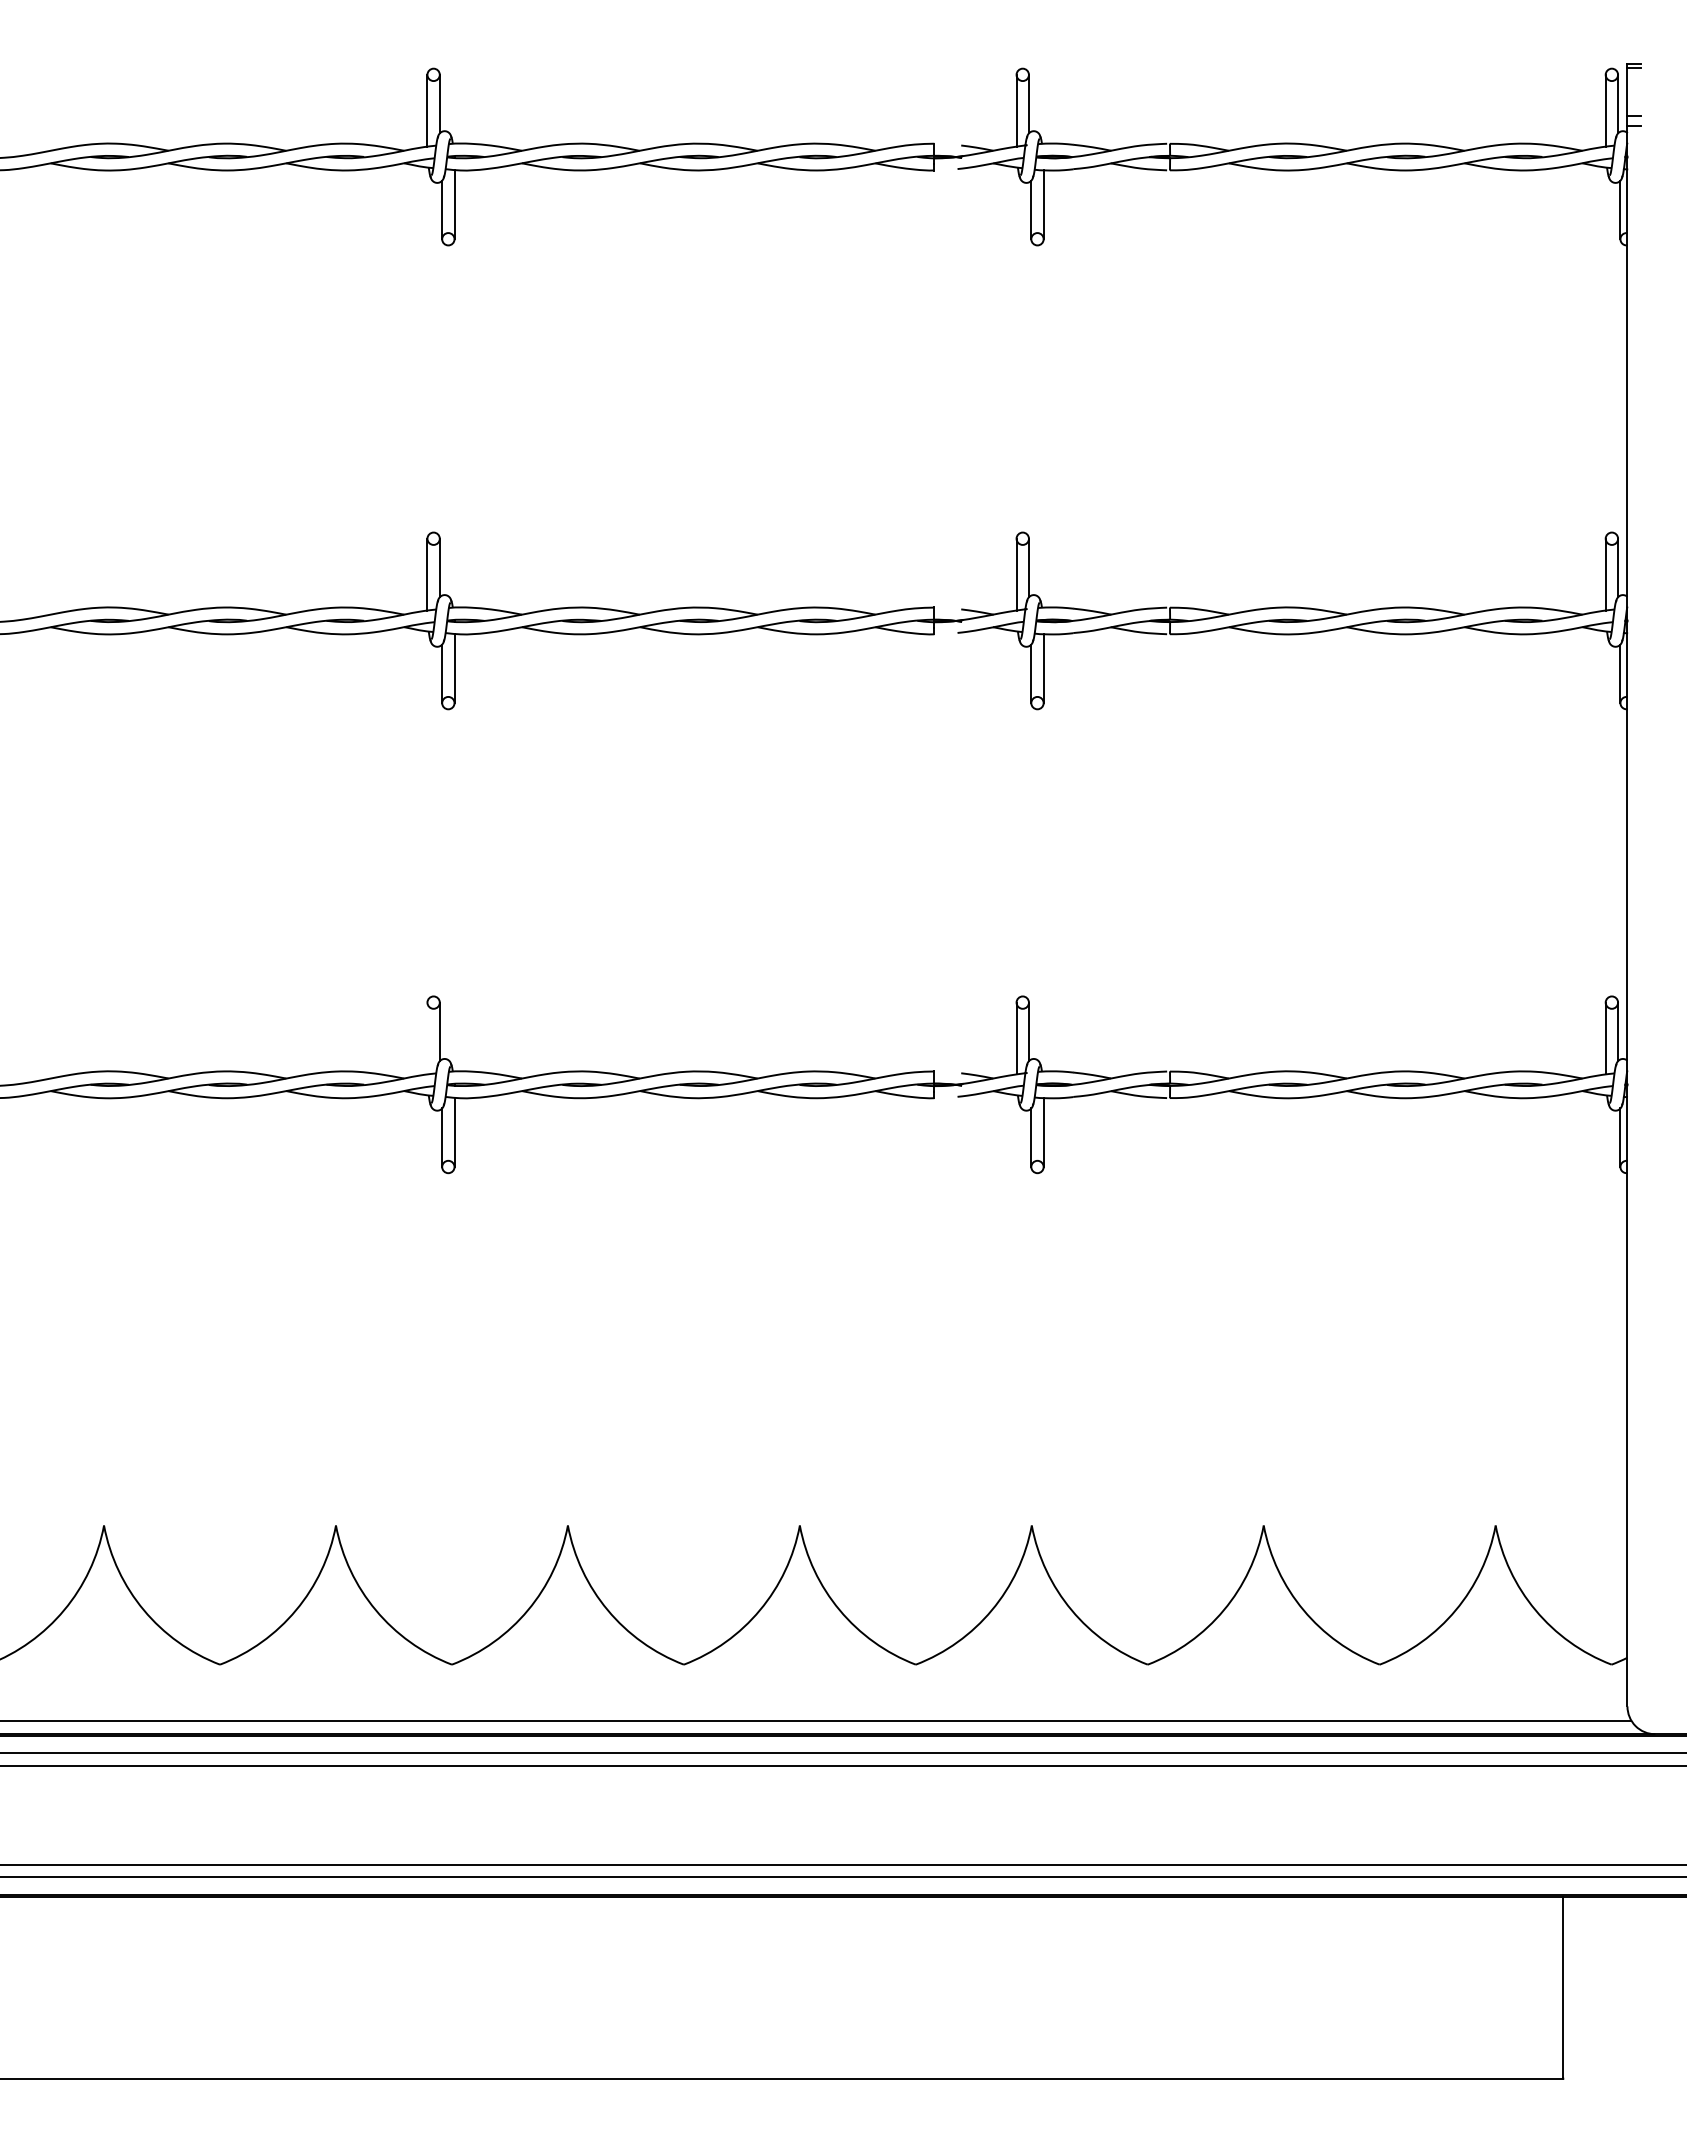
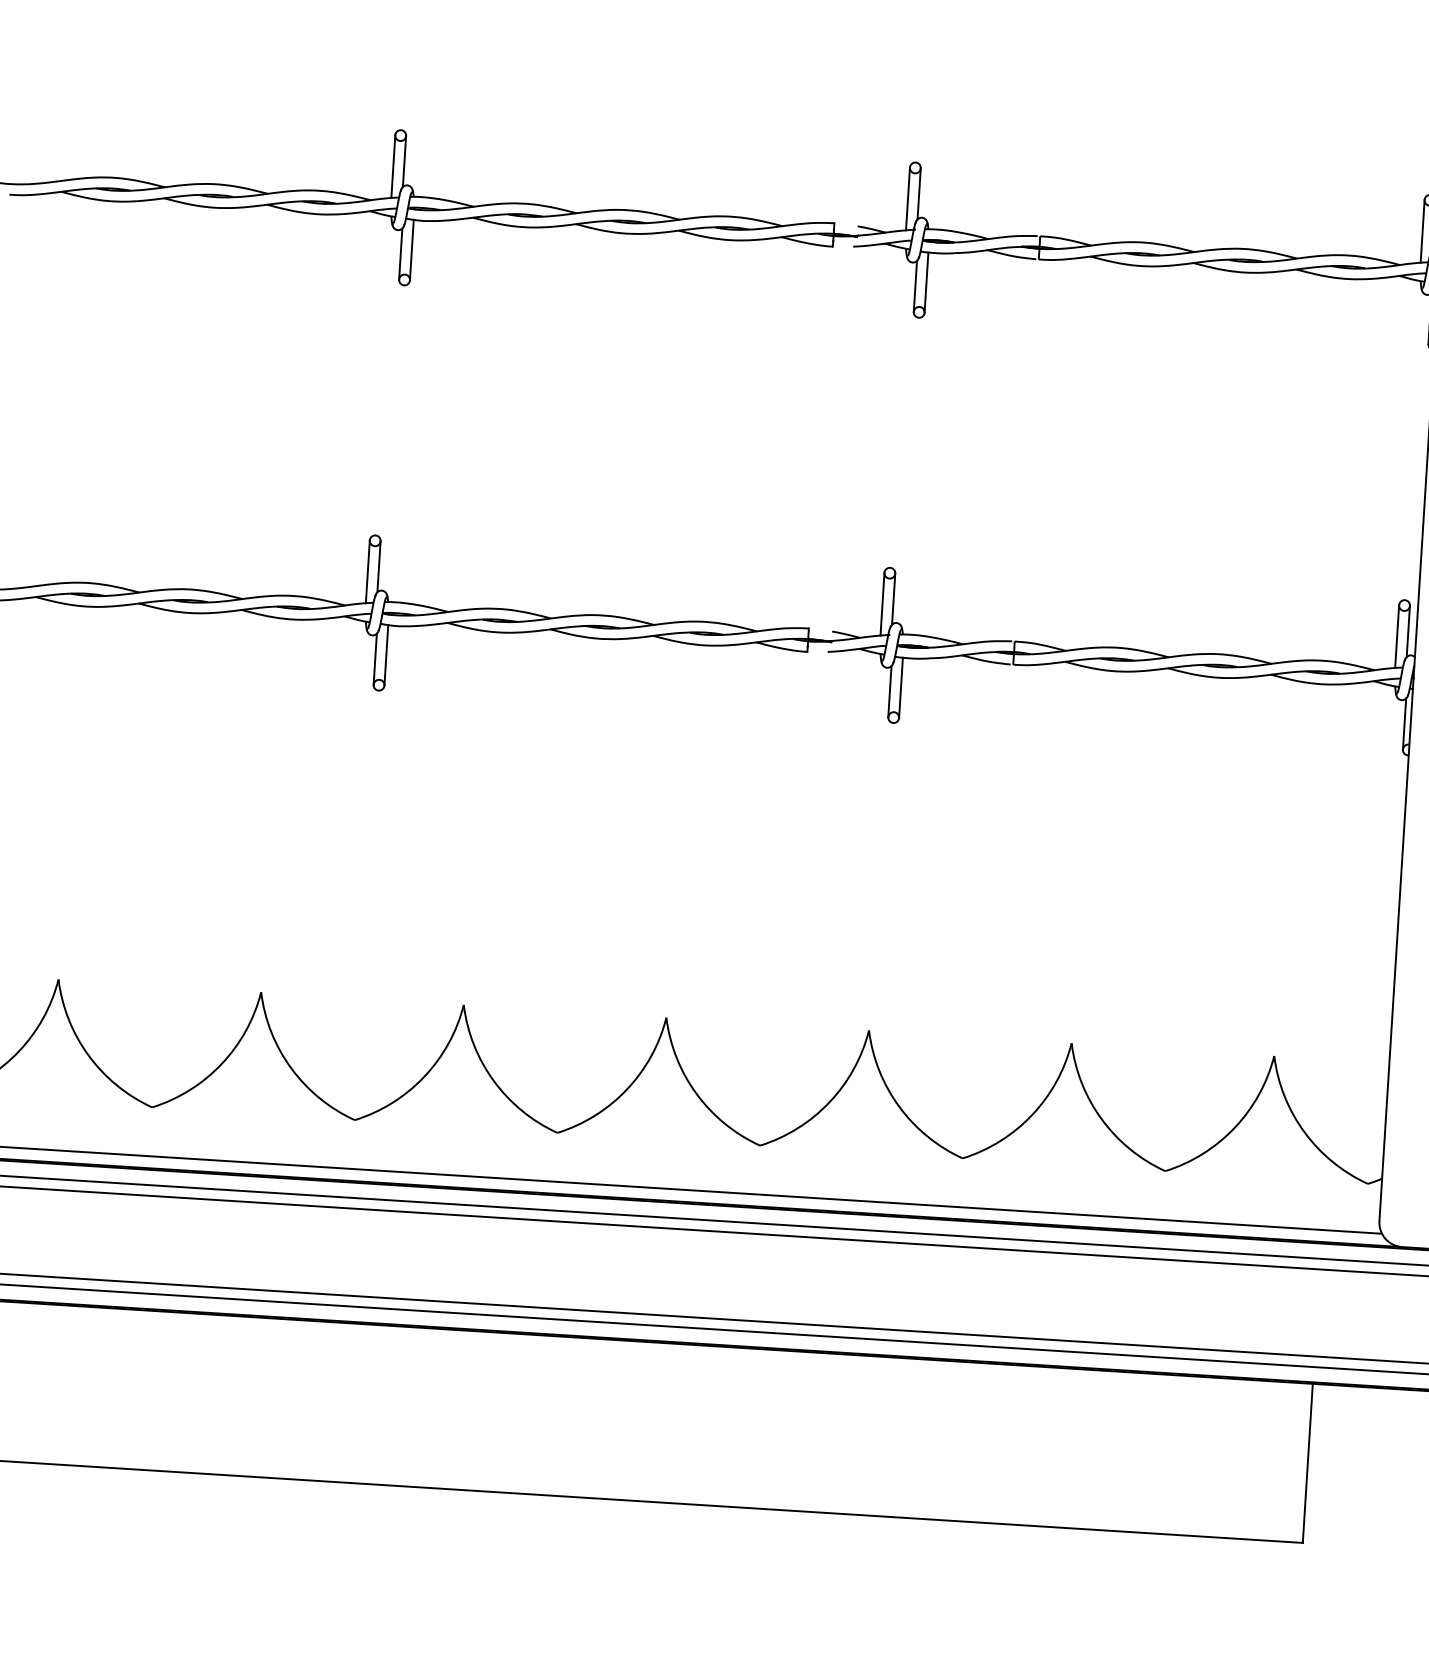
line: (427, 1038) -> (367, 571), added

